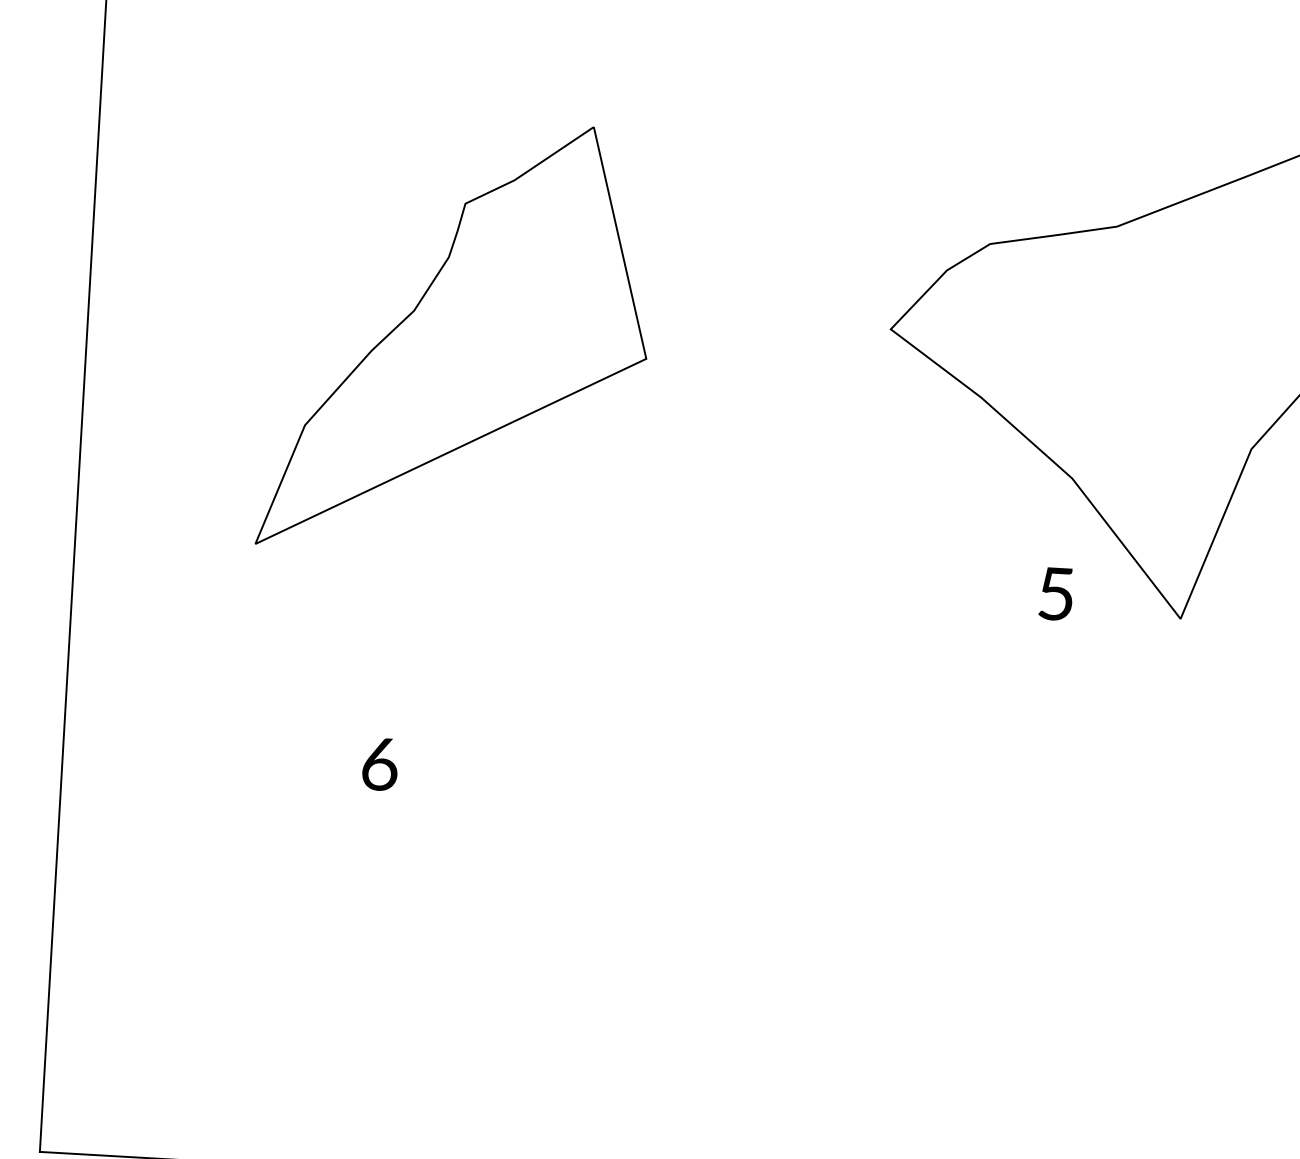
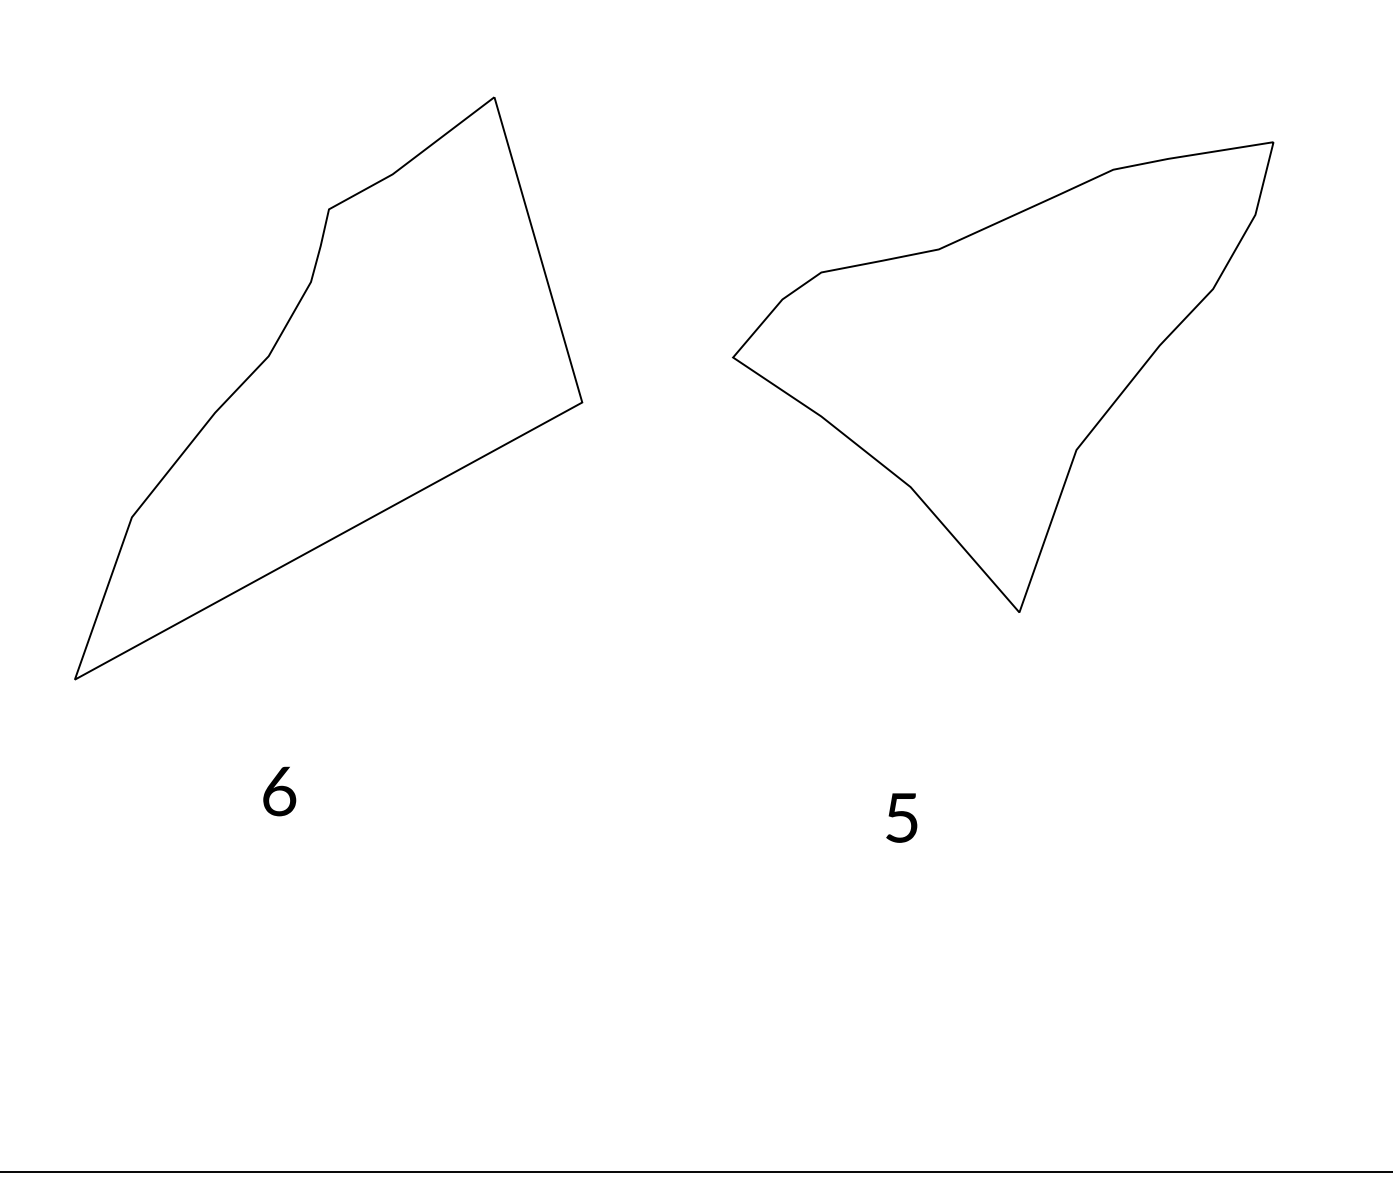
part: (457, 337) -> (328, 388), size x1.43
text: (1055, 593) -> (901, 817), moved

